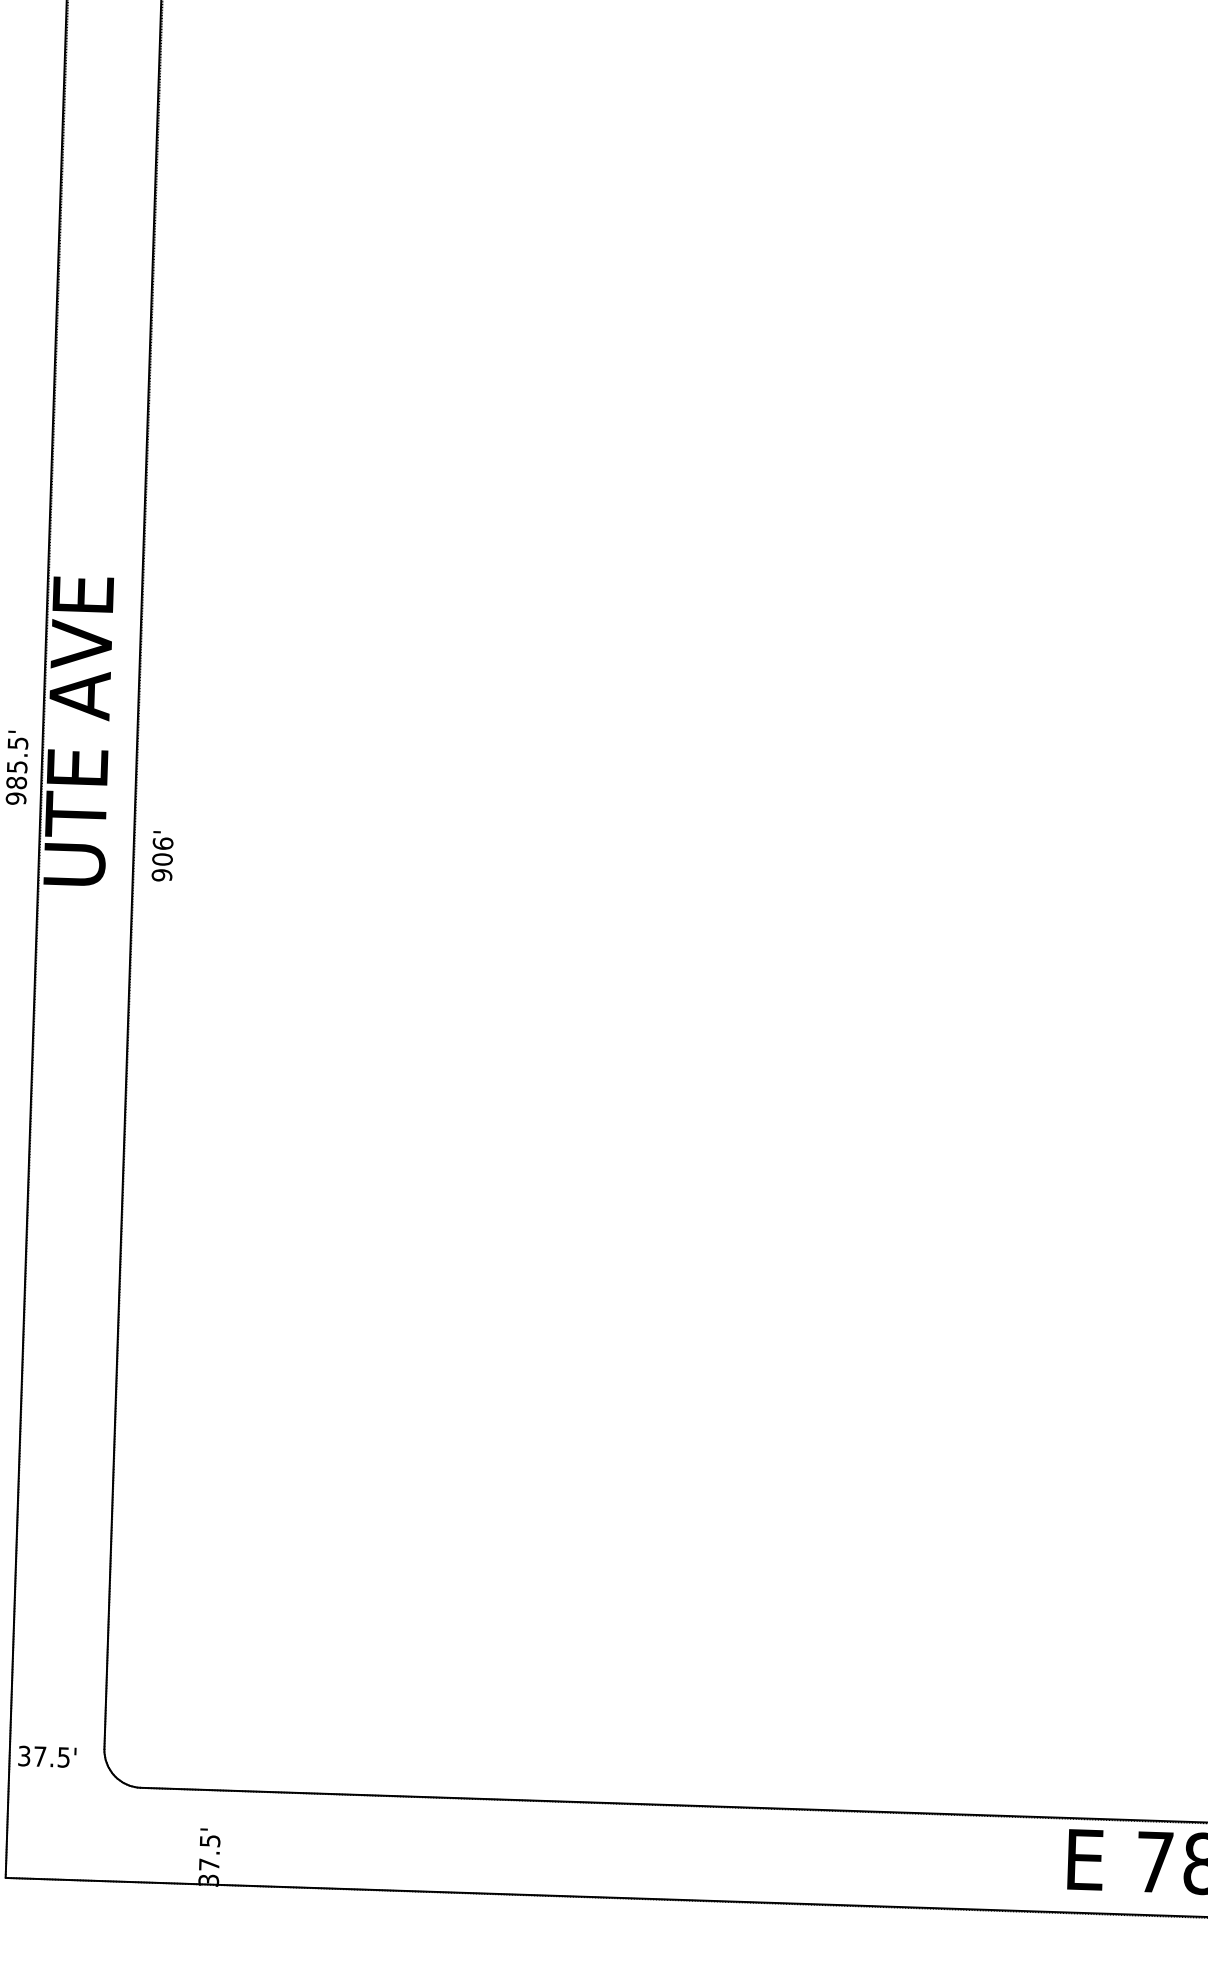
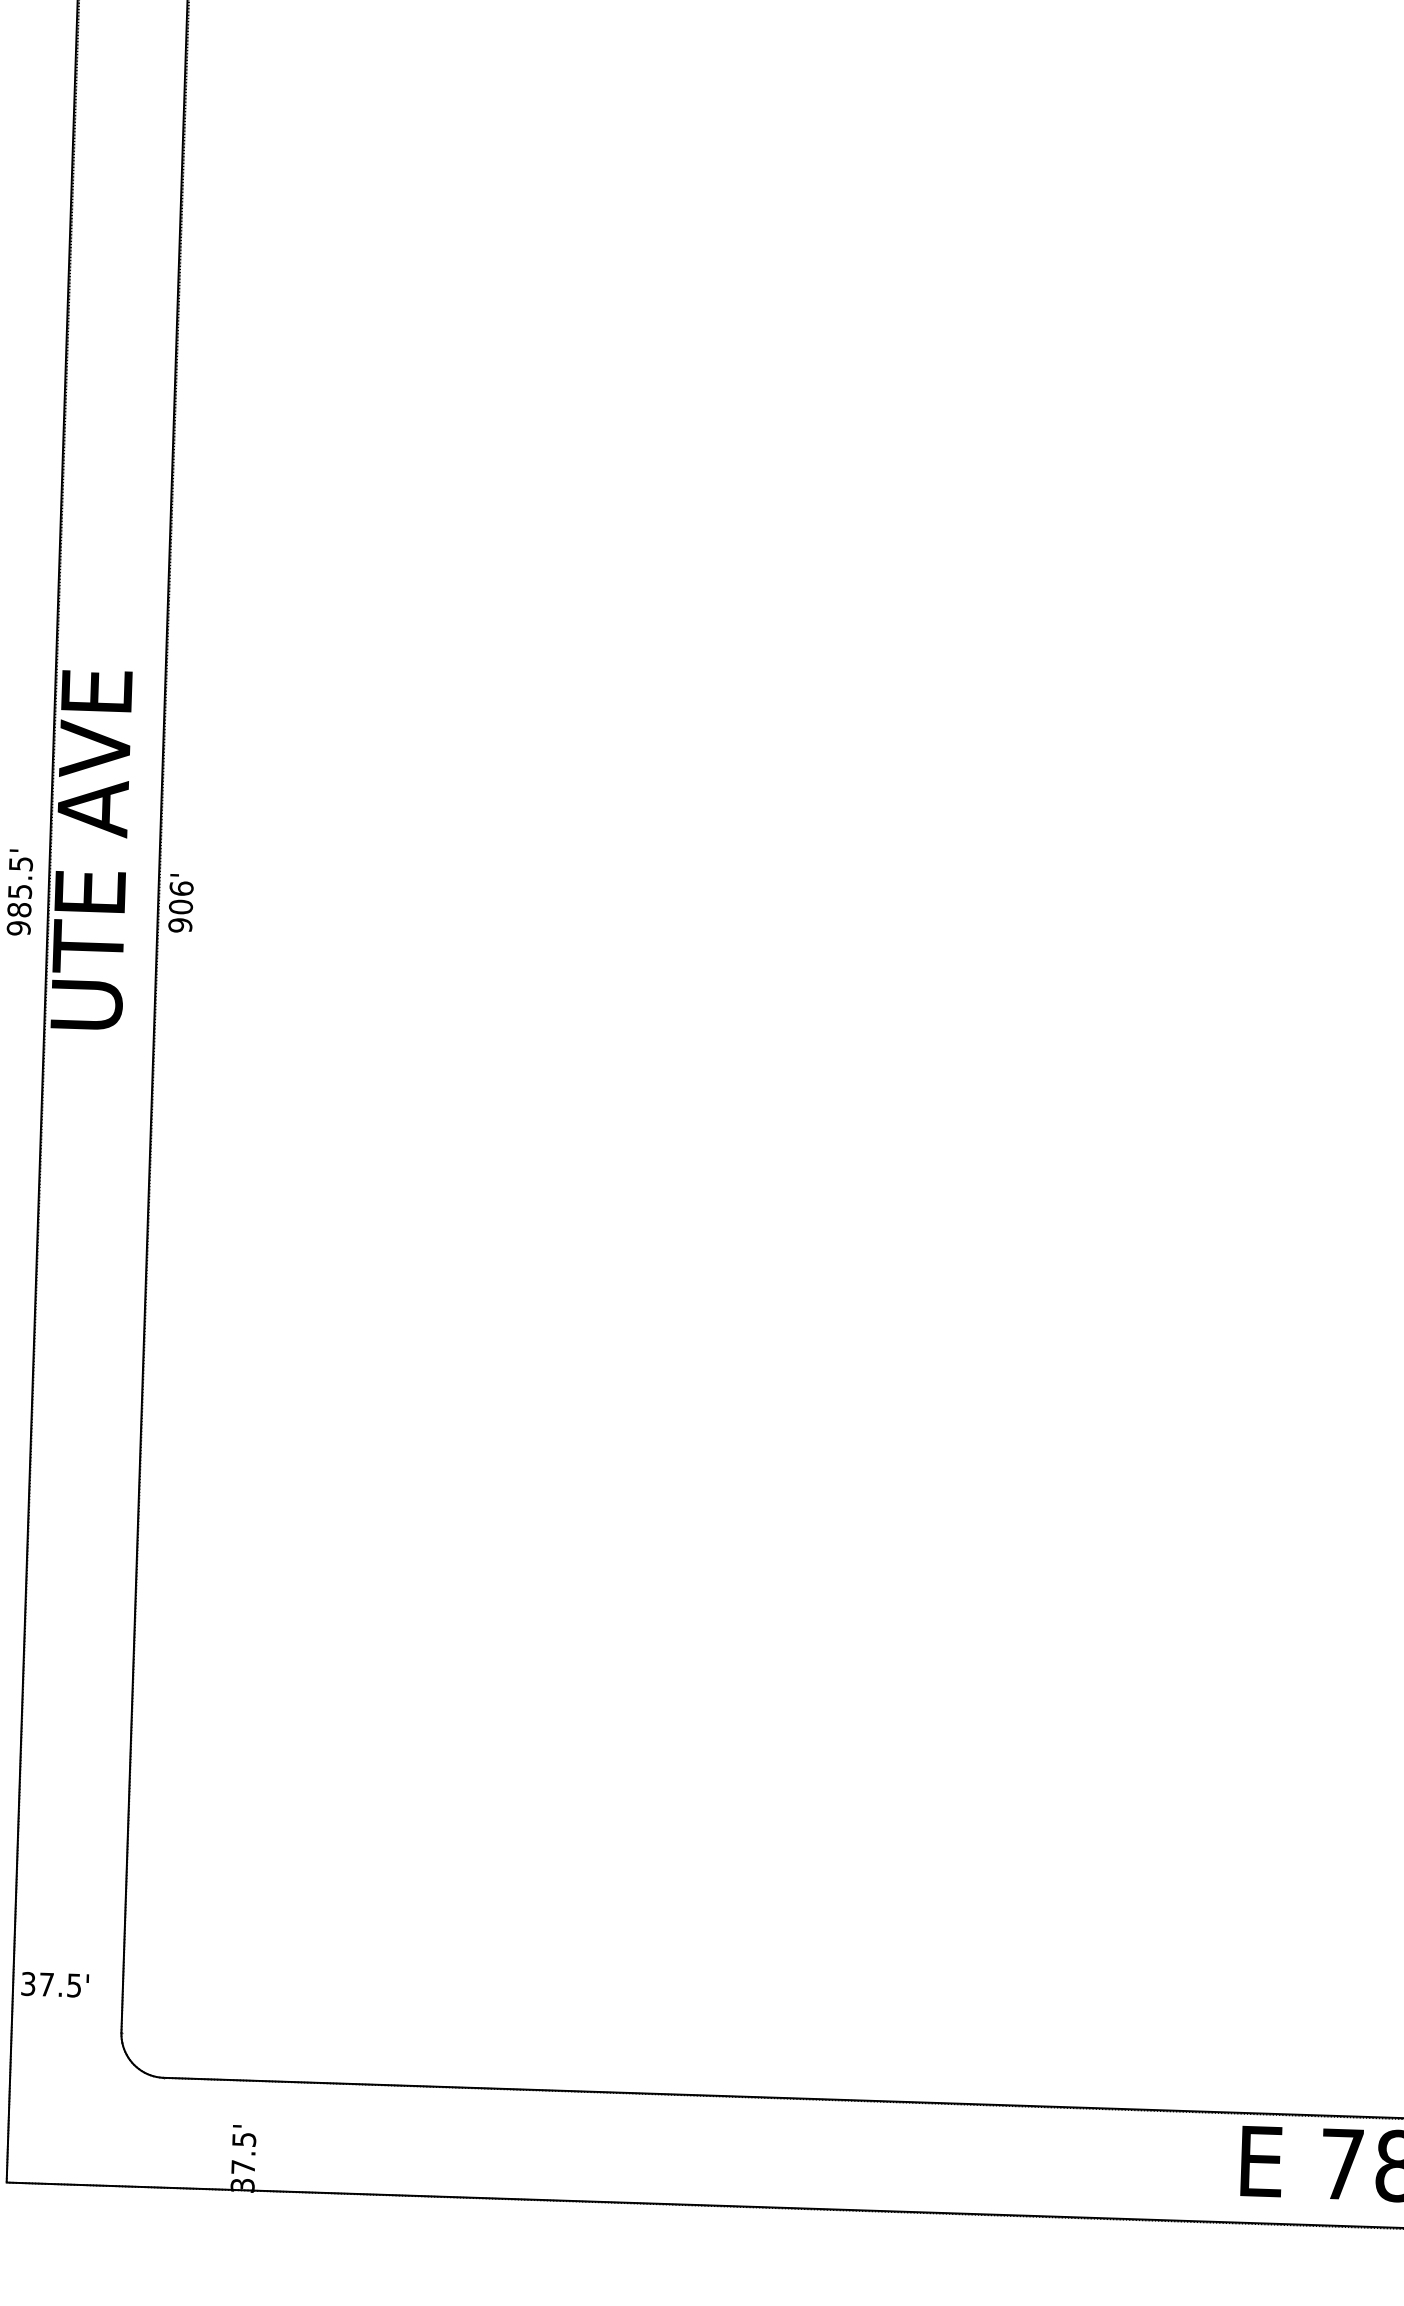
text: (162, 856) -> (180, 903), moved
text: (47, 1756) -> (55, 1984), moved

